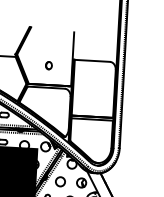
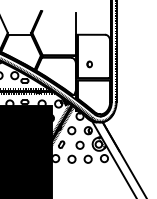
part: (48, 65) -> (89, 64), moved

